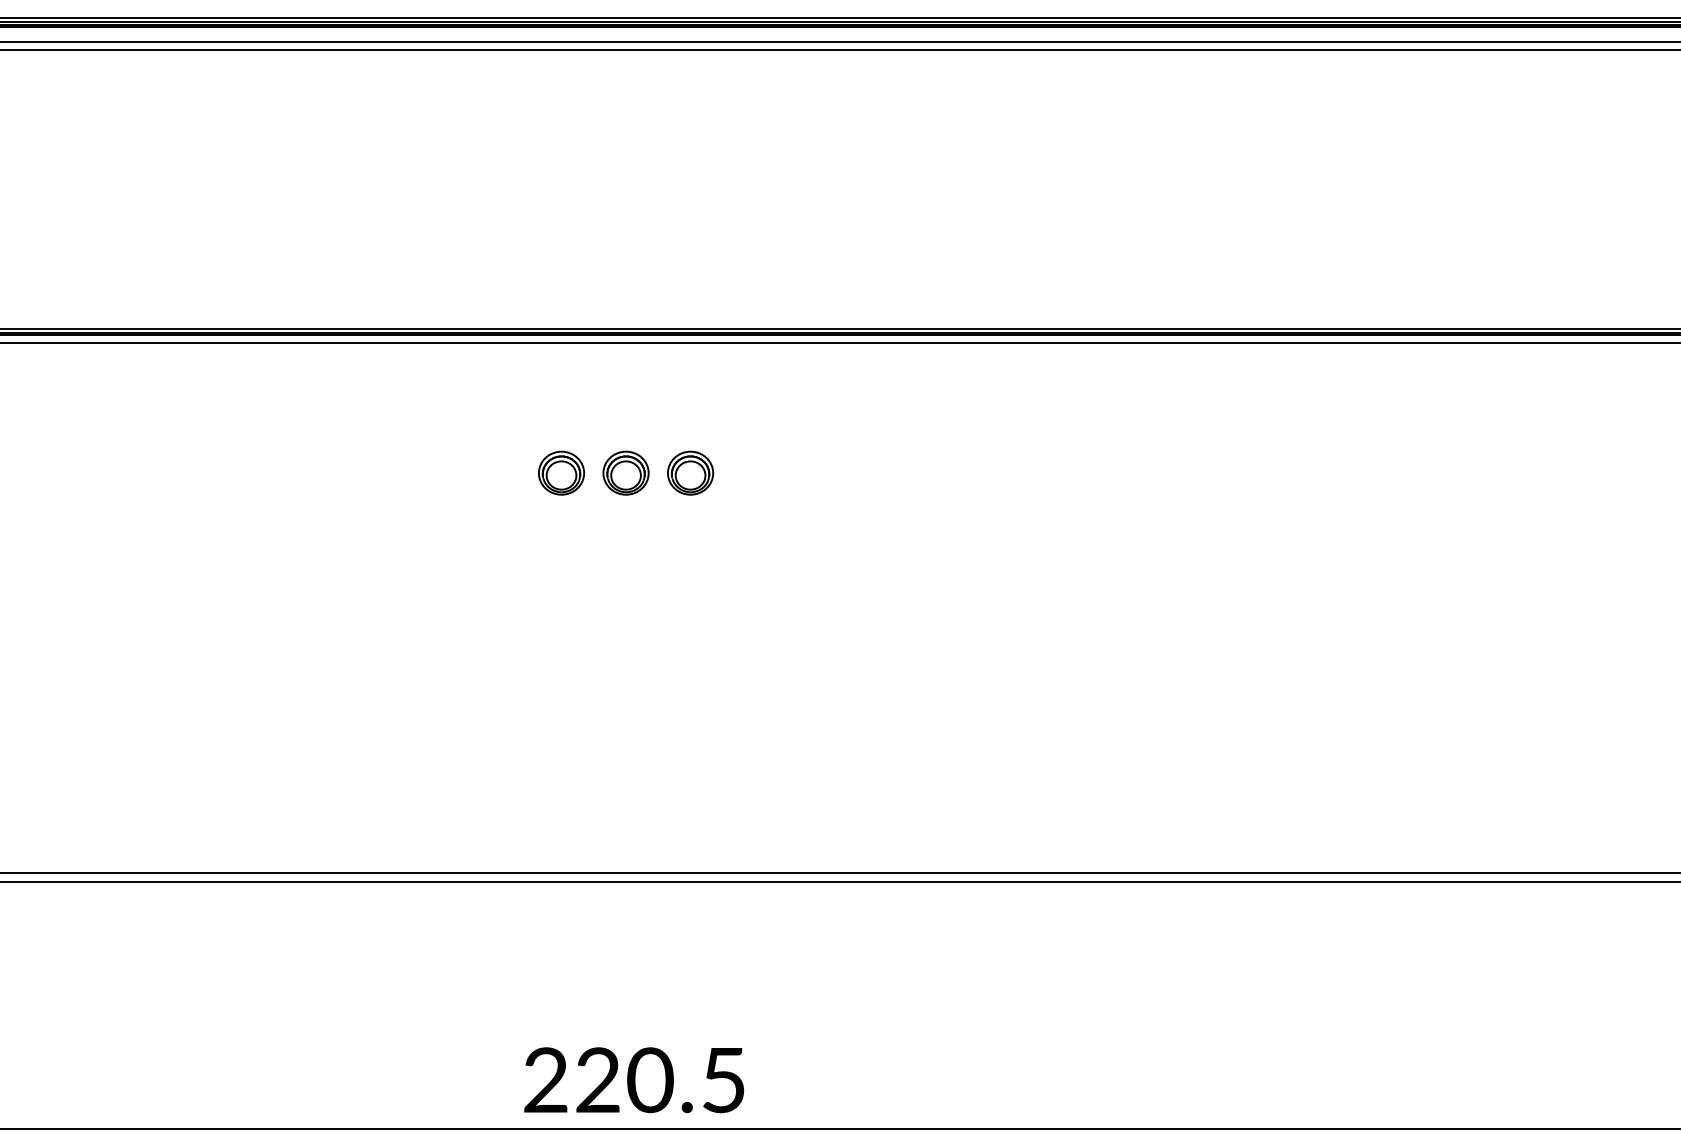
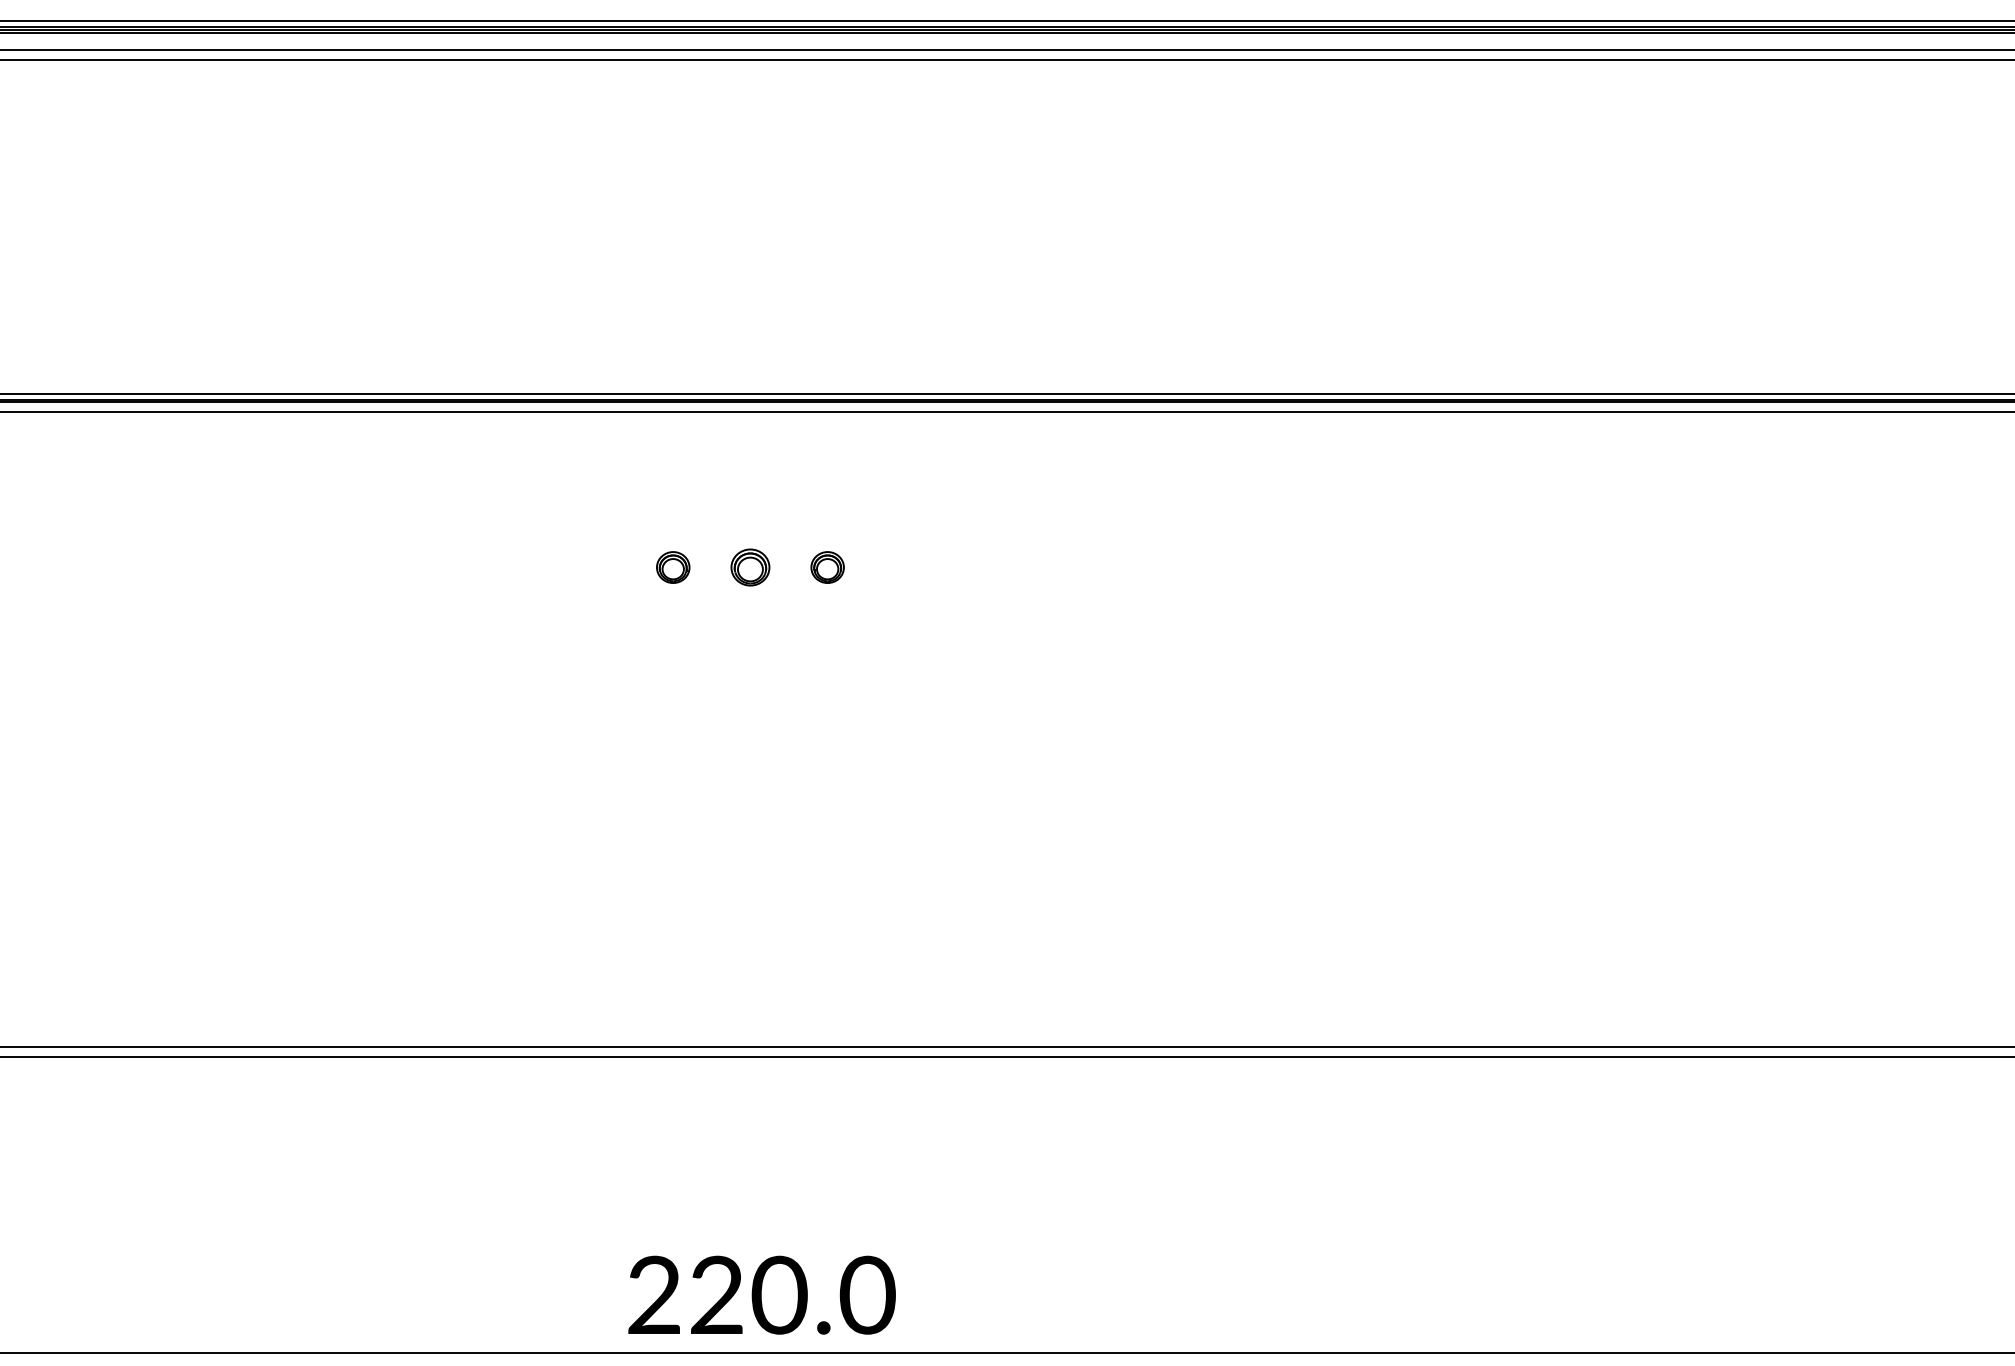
part: (561, 473) -> (673, 567), size x0.6
part: (626, 473) -> (750, 567), size x0.7
part: (690, 473) -> (827, 567), size x0.6
text: (723, 1079) -> (867, 1294), 220.5 -> 220.0

